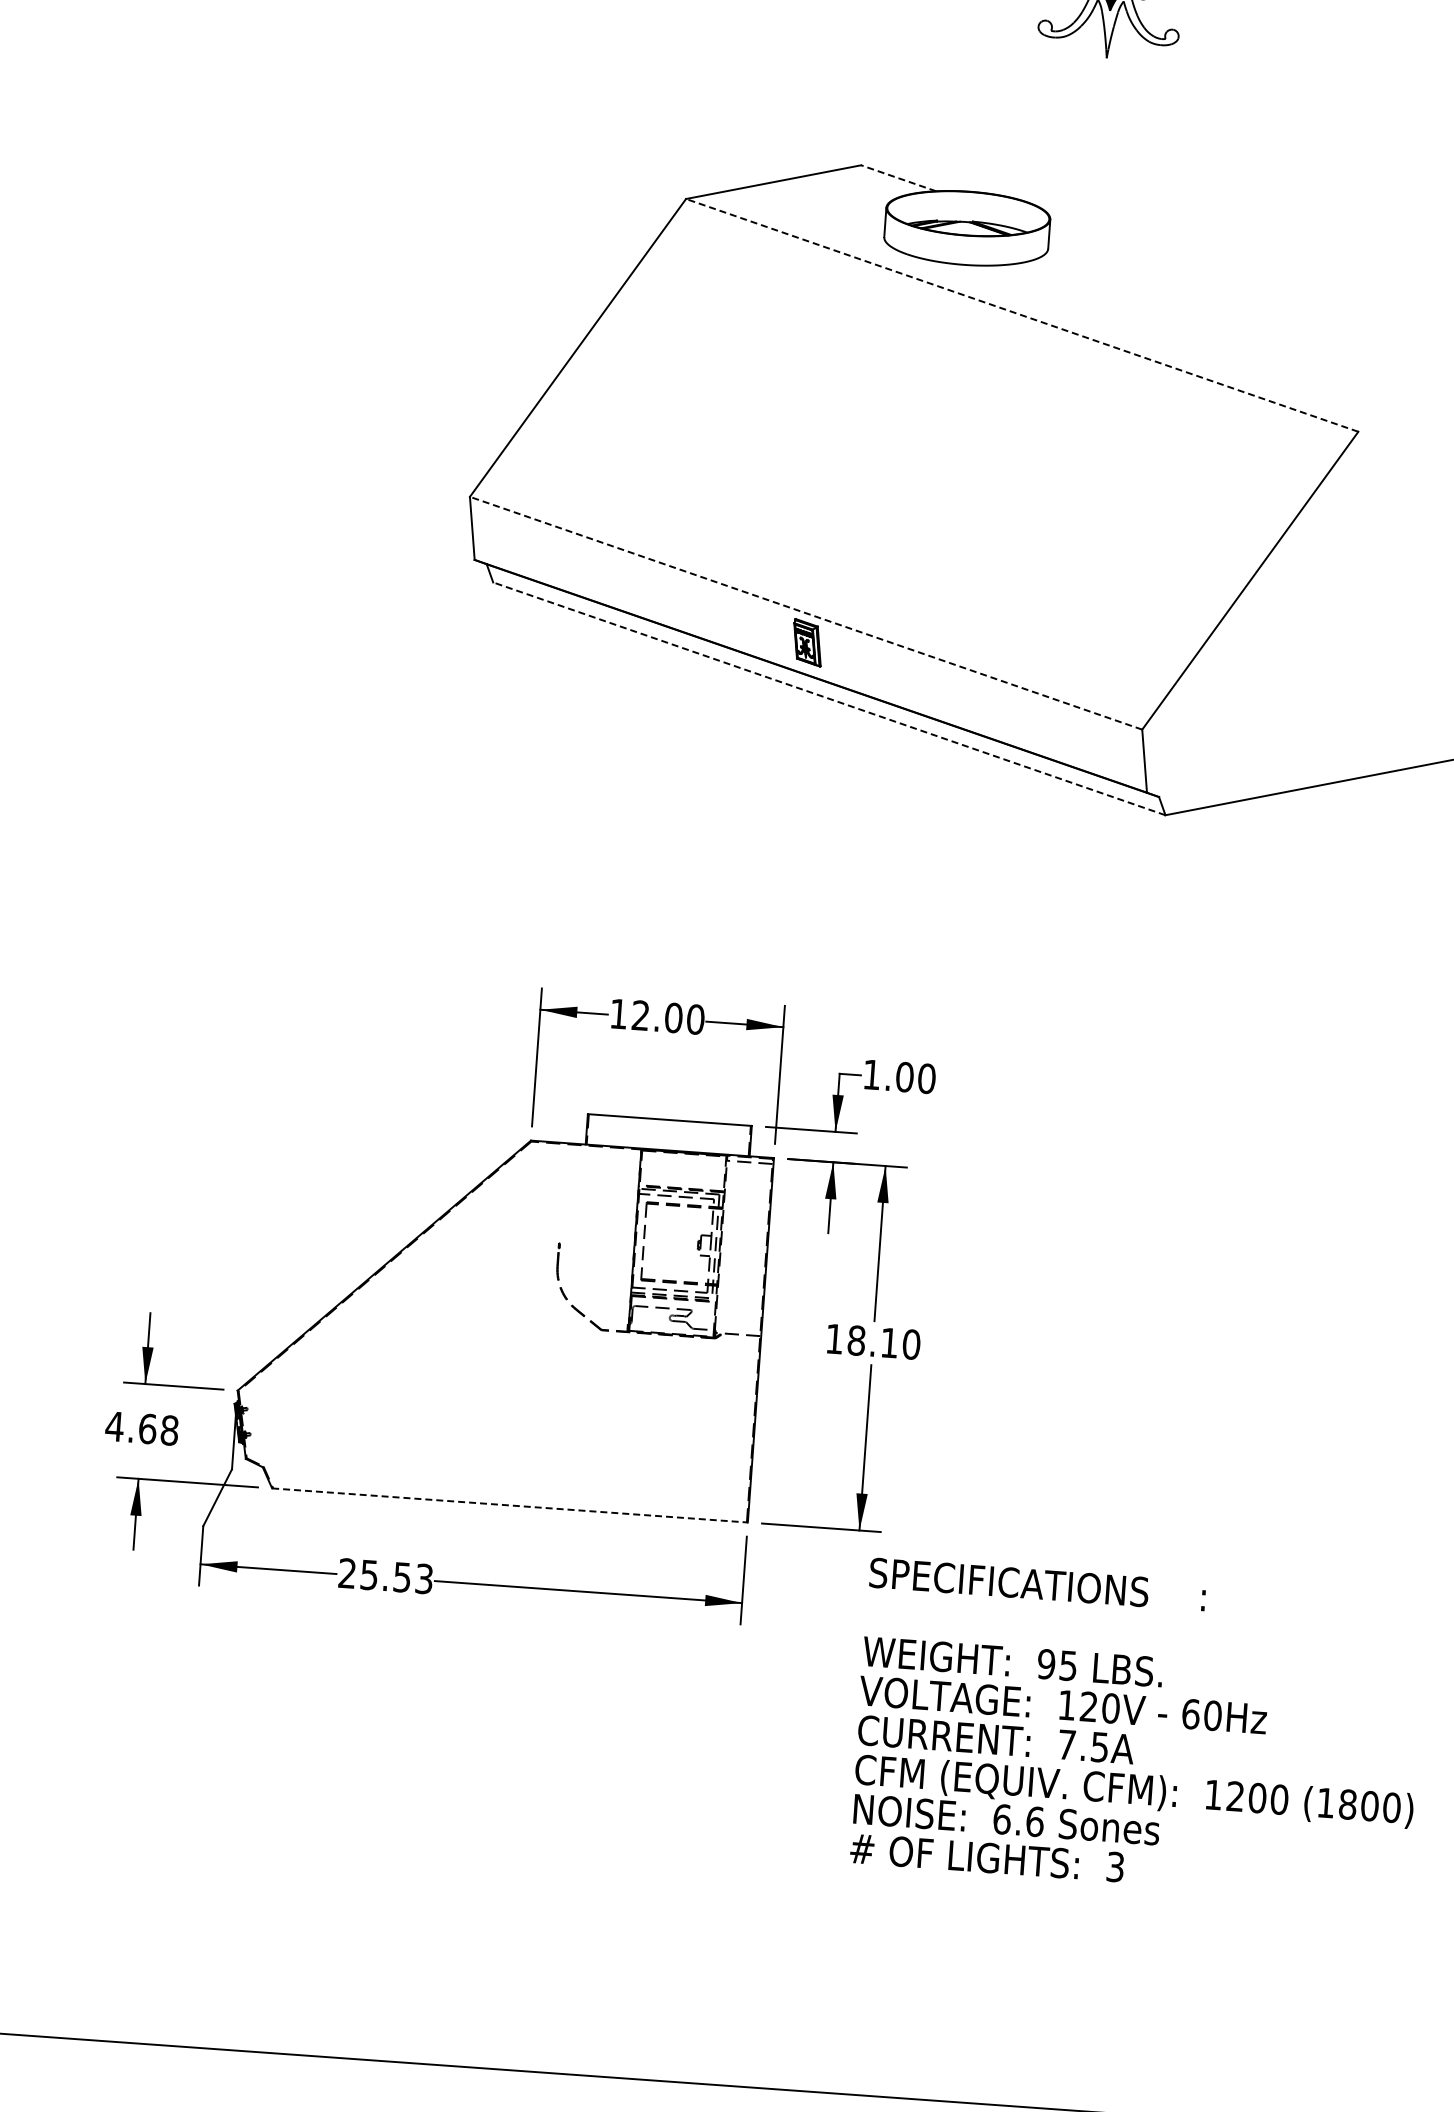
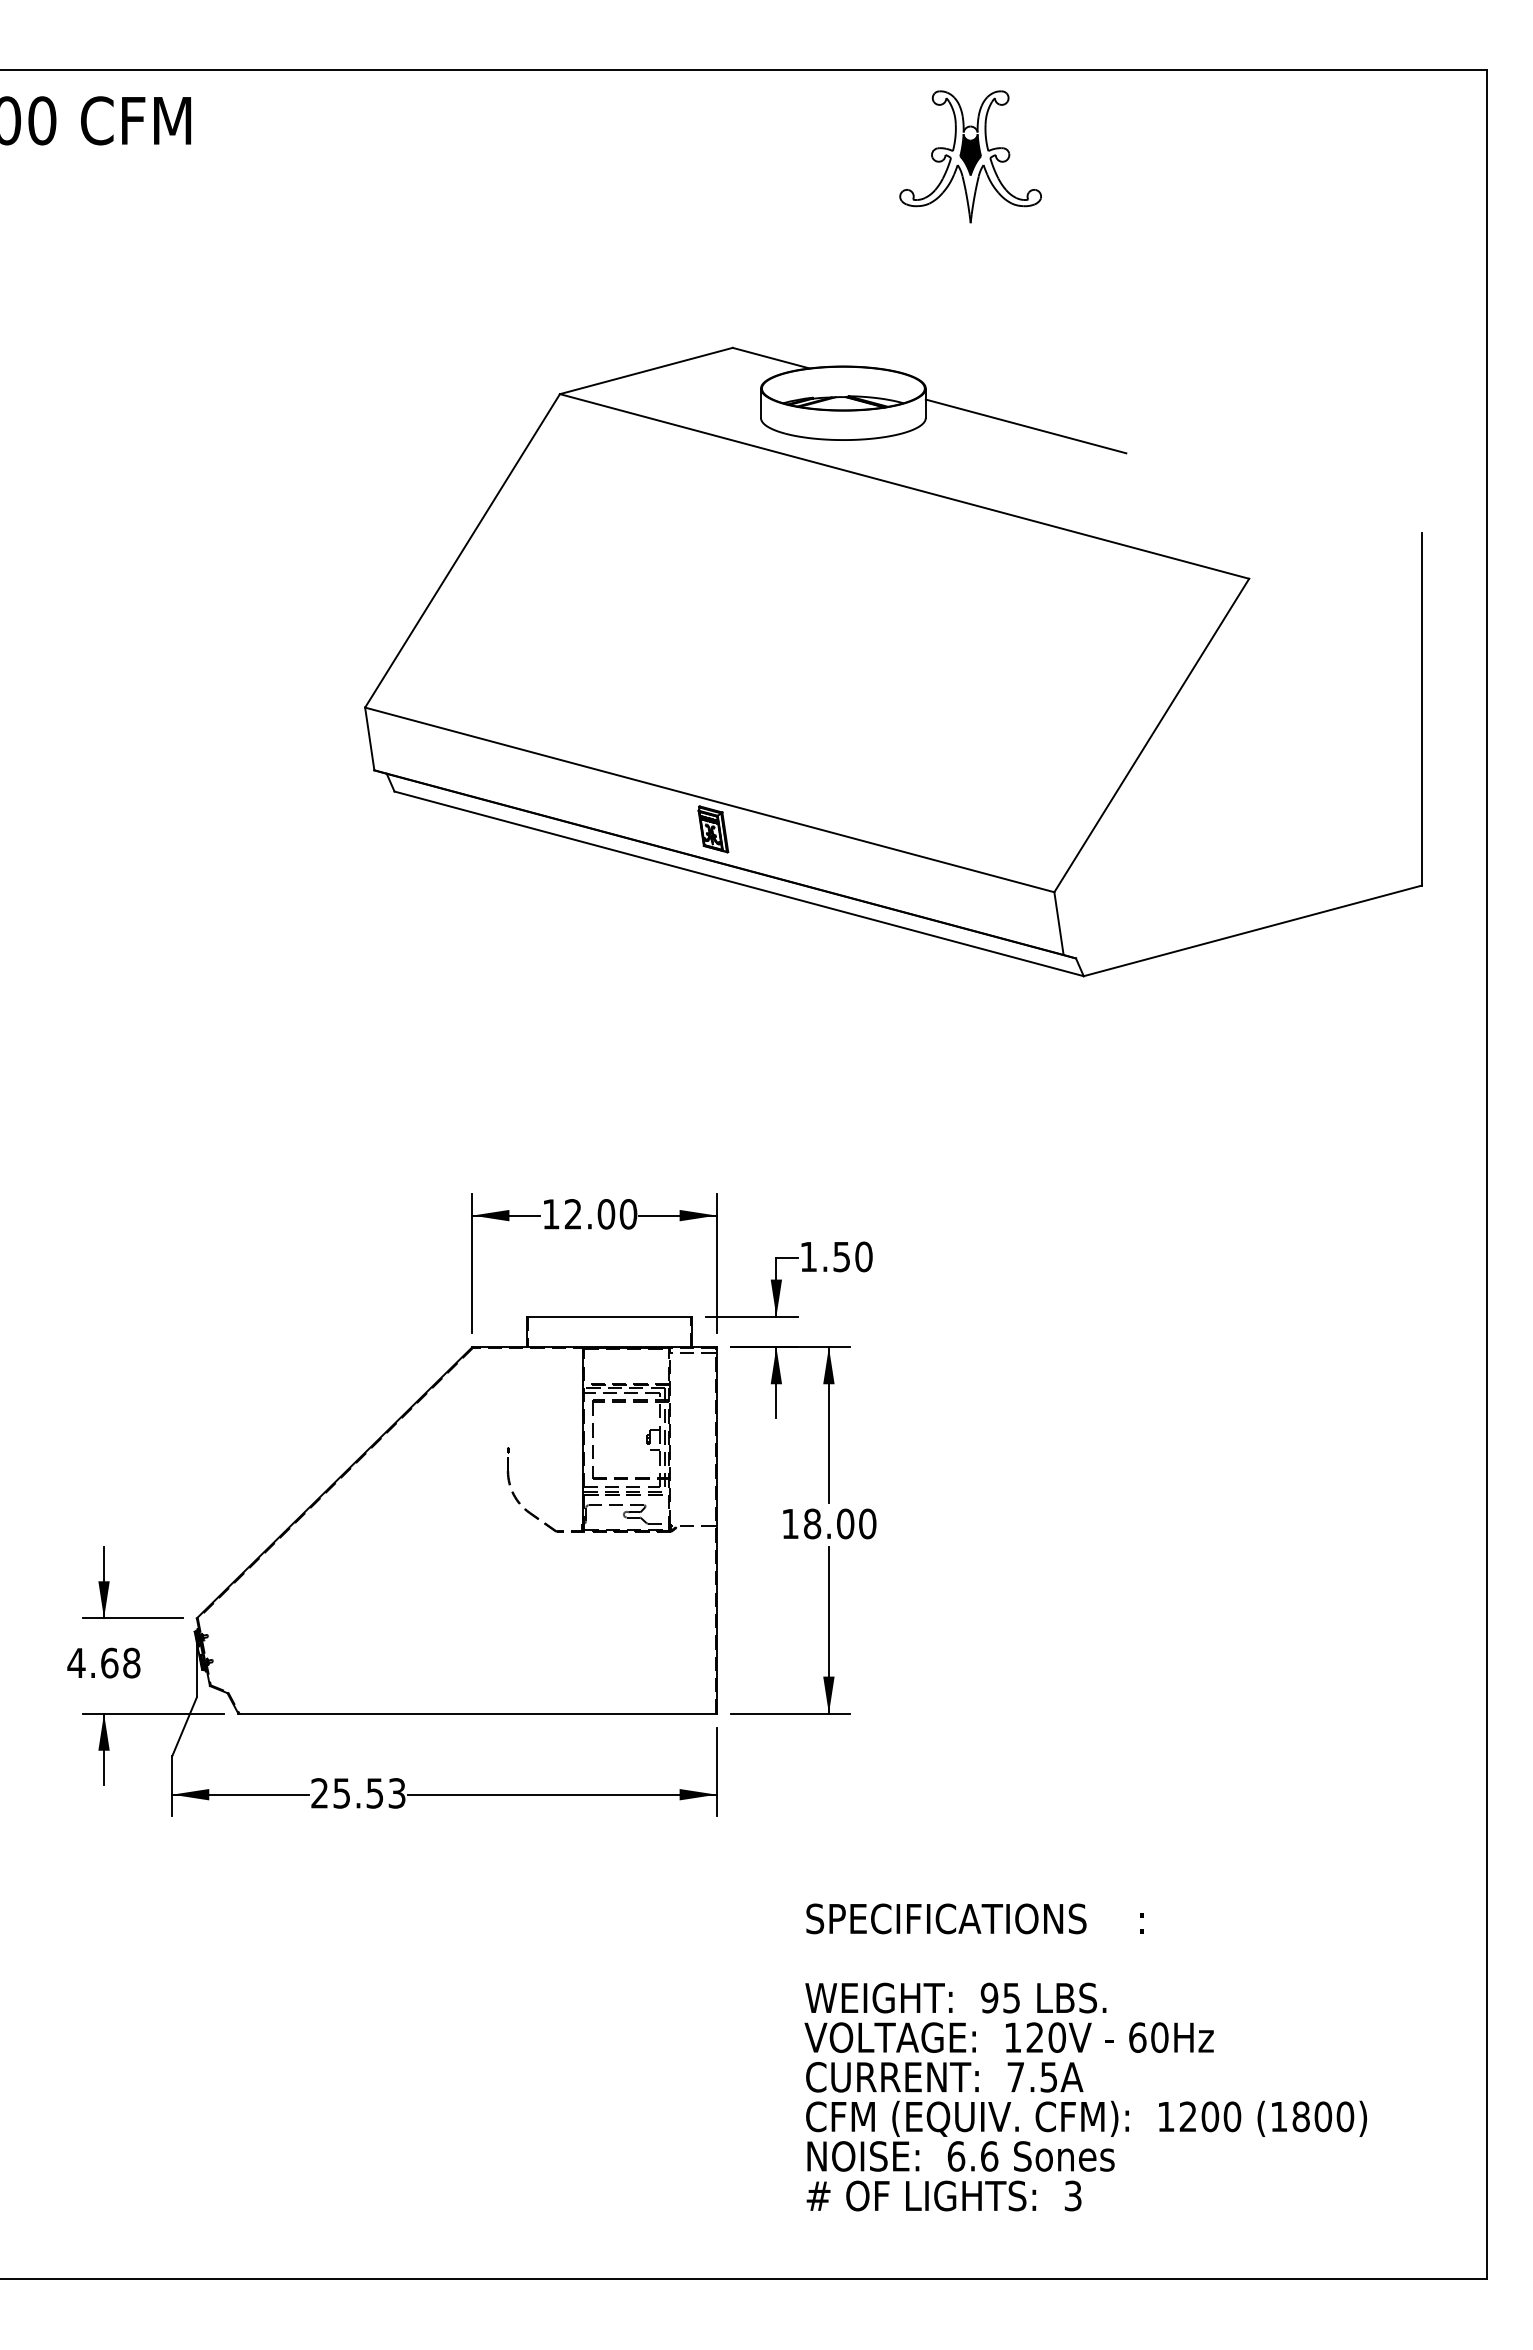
line: (898, 178) -> (771, 358), dashed -> solid
line: (1146, 264) -> (1025, 426), added
line: (1022, 315) -> (904, 486), dashed -> solid
line: (805, 612) -> (709, 799), dashed -> solid
line: (829, 698) -> (739, 883), dashed -> solid
text: (904, 1076) -> (841, 1256), 1.00 -> 1.50
text: (889, 1342) -> (845, 1523), 18.10 -> 18.00
line: (510, 1505) -> (478, 1713), dashed -> solid
text: (1137, 1730) -> (1085, 2057), moved

